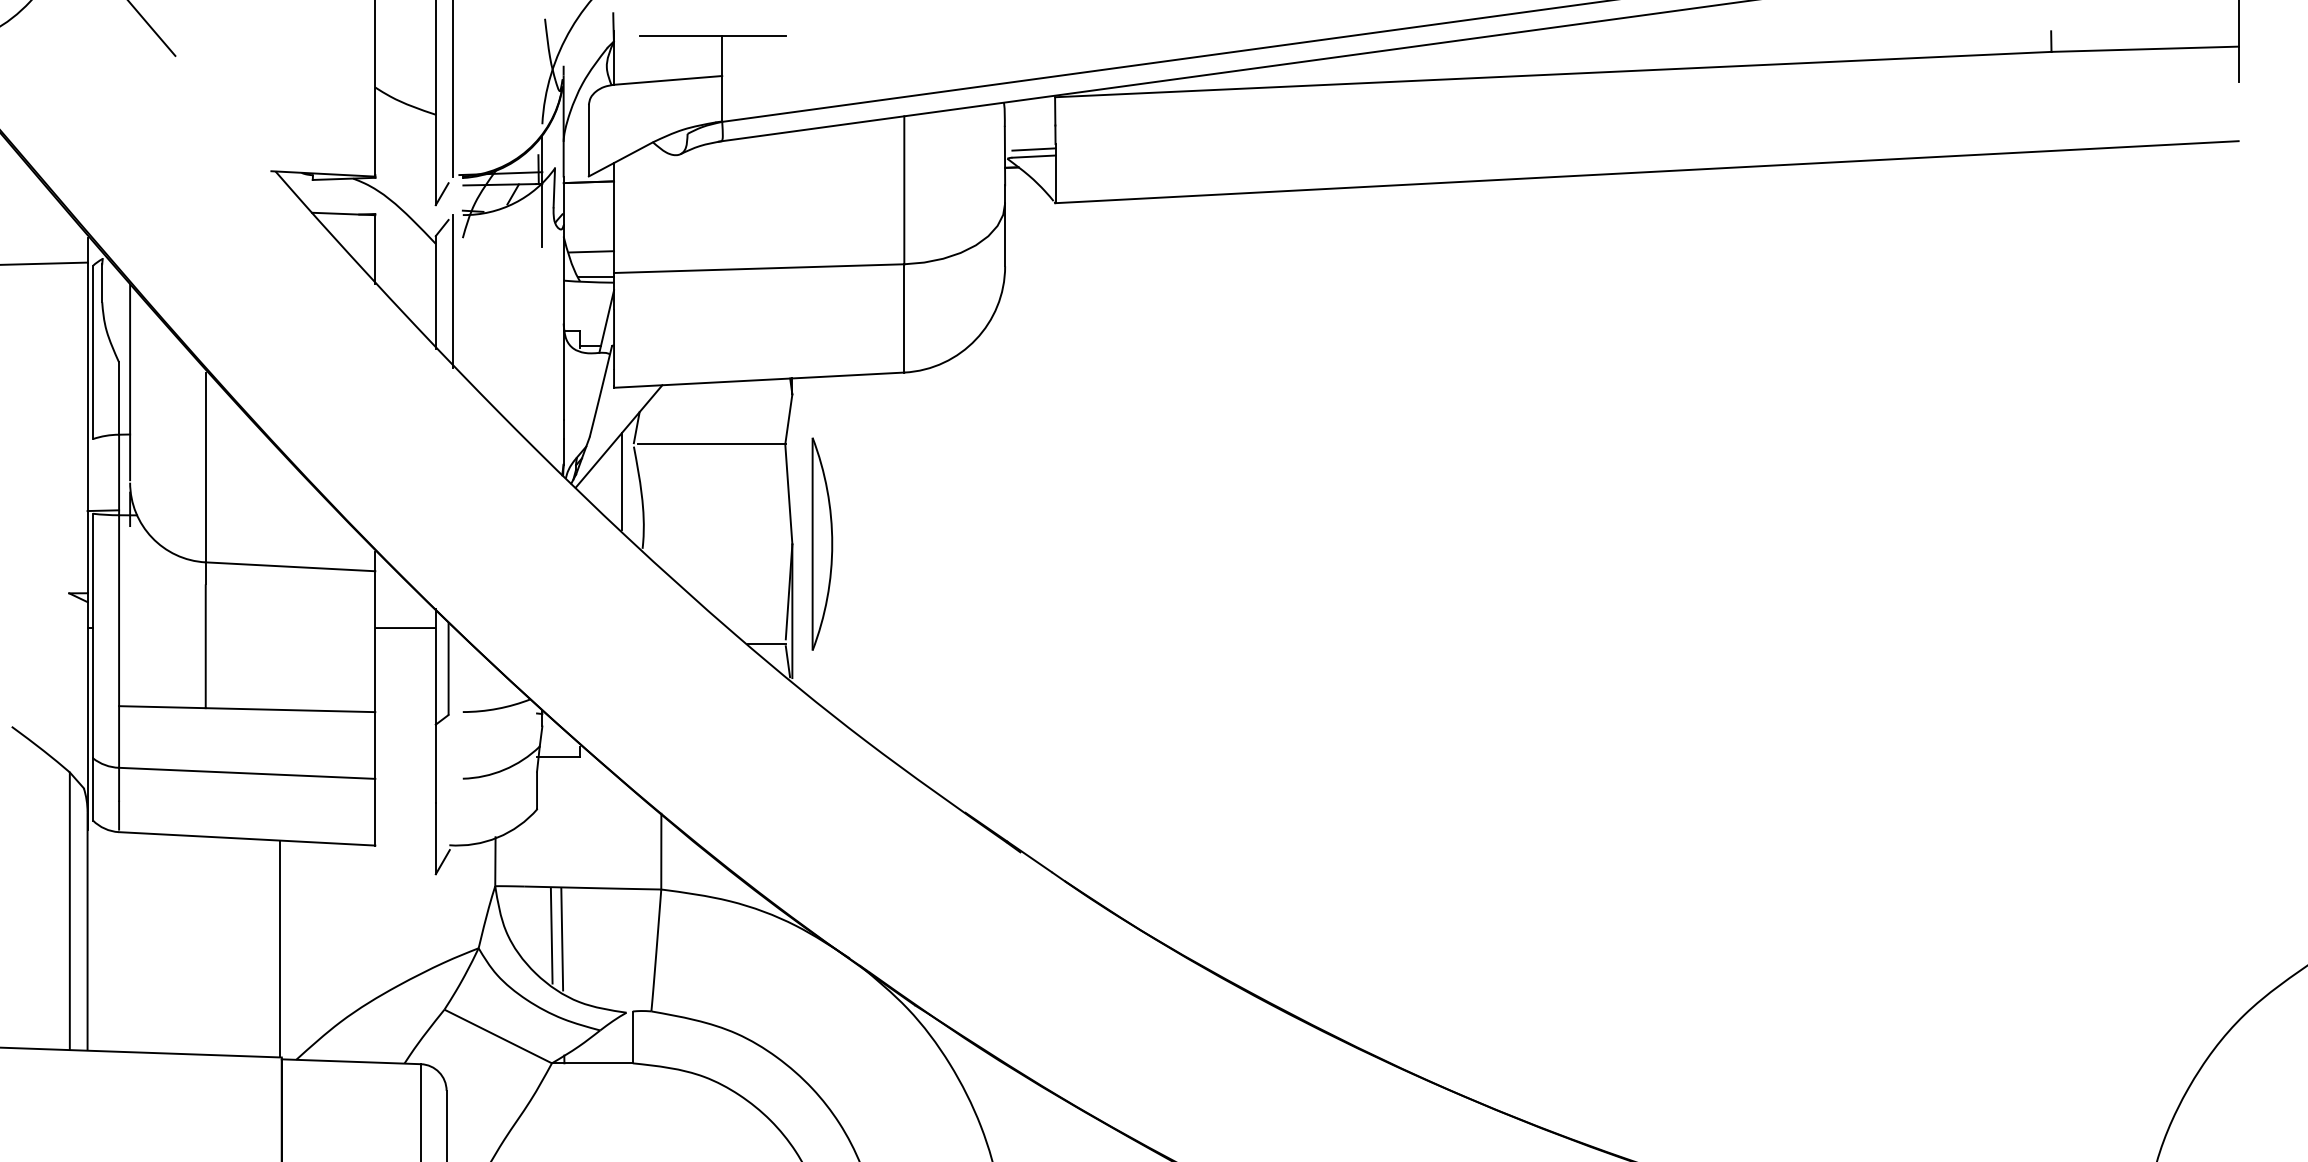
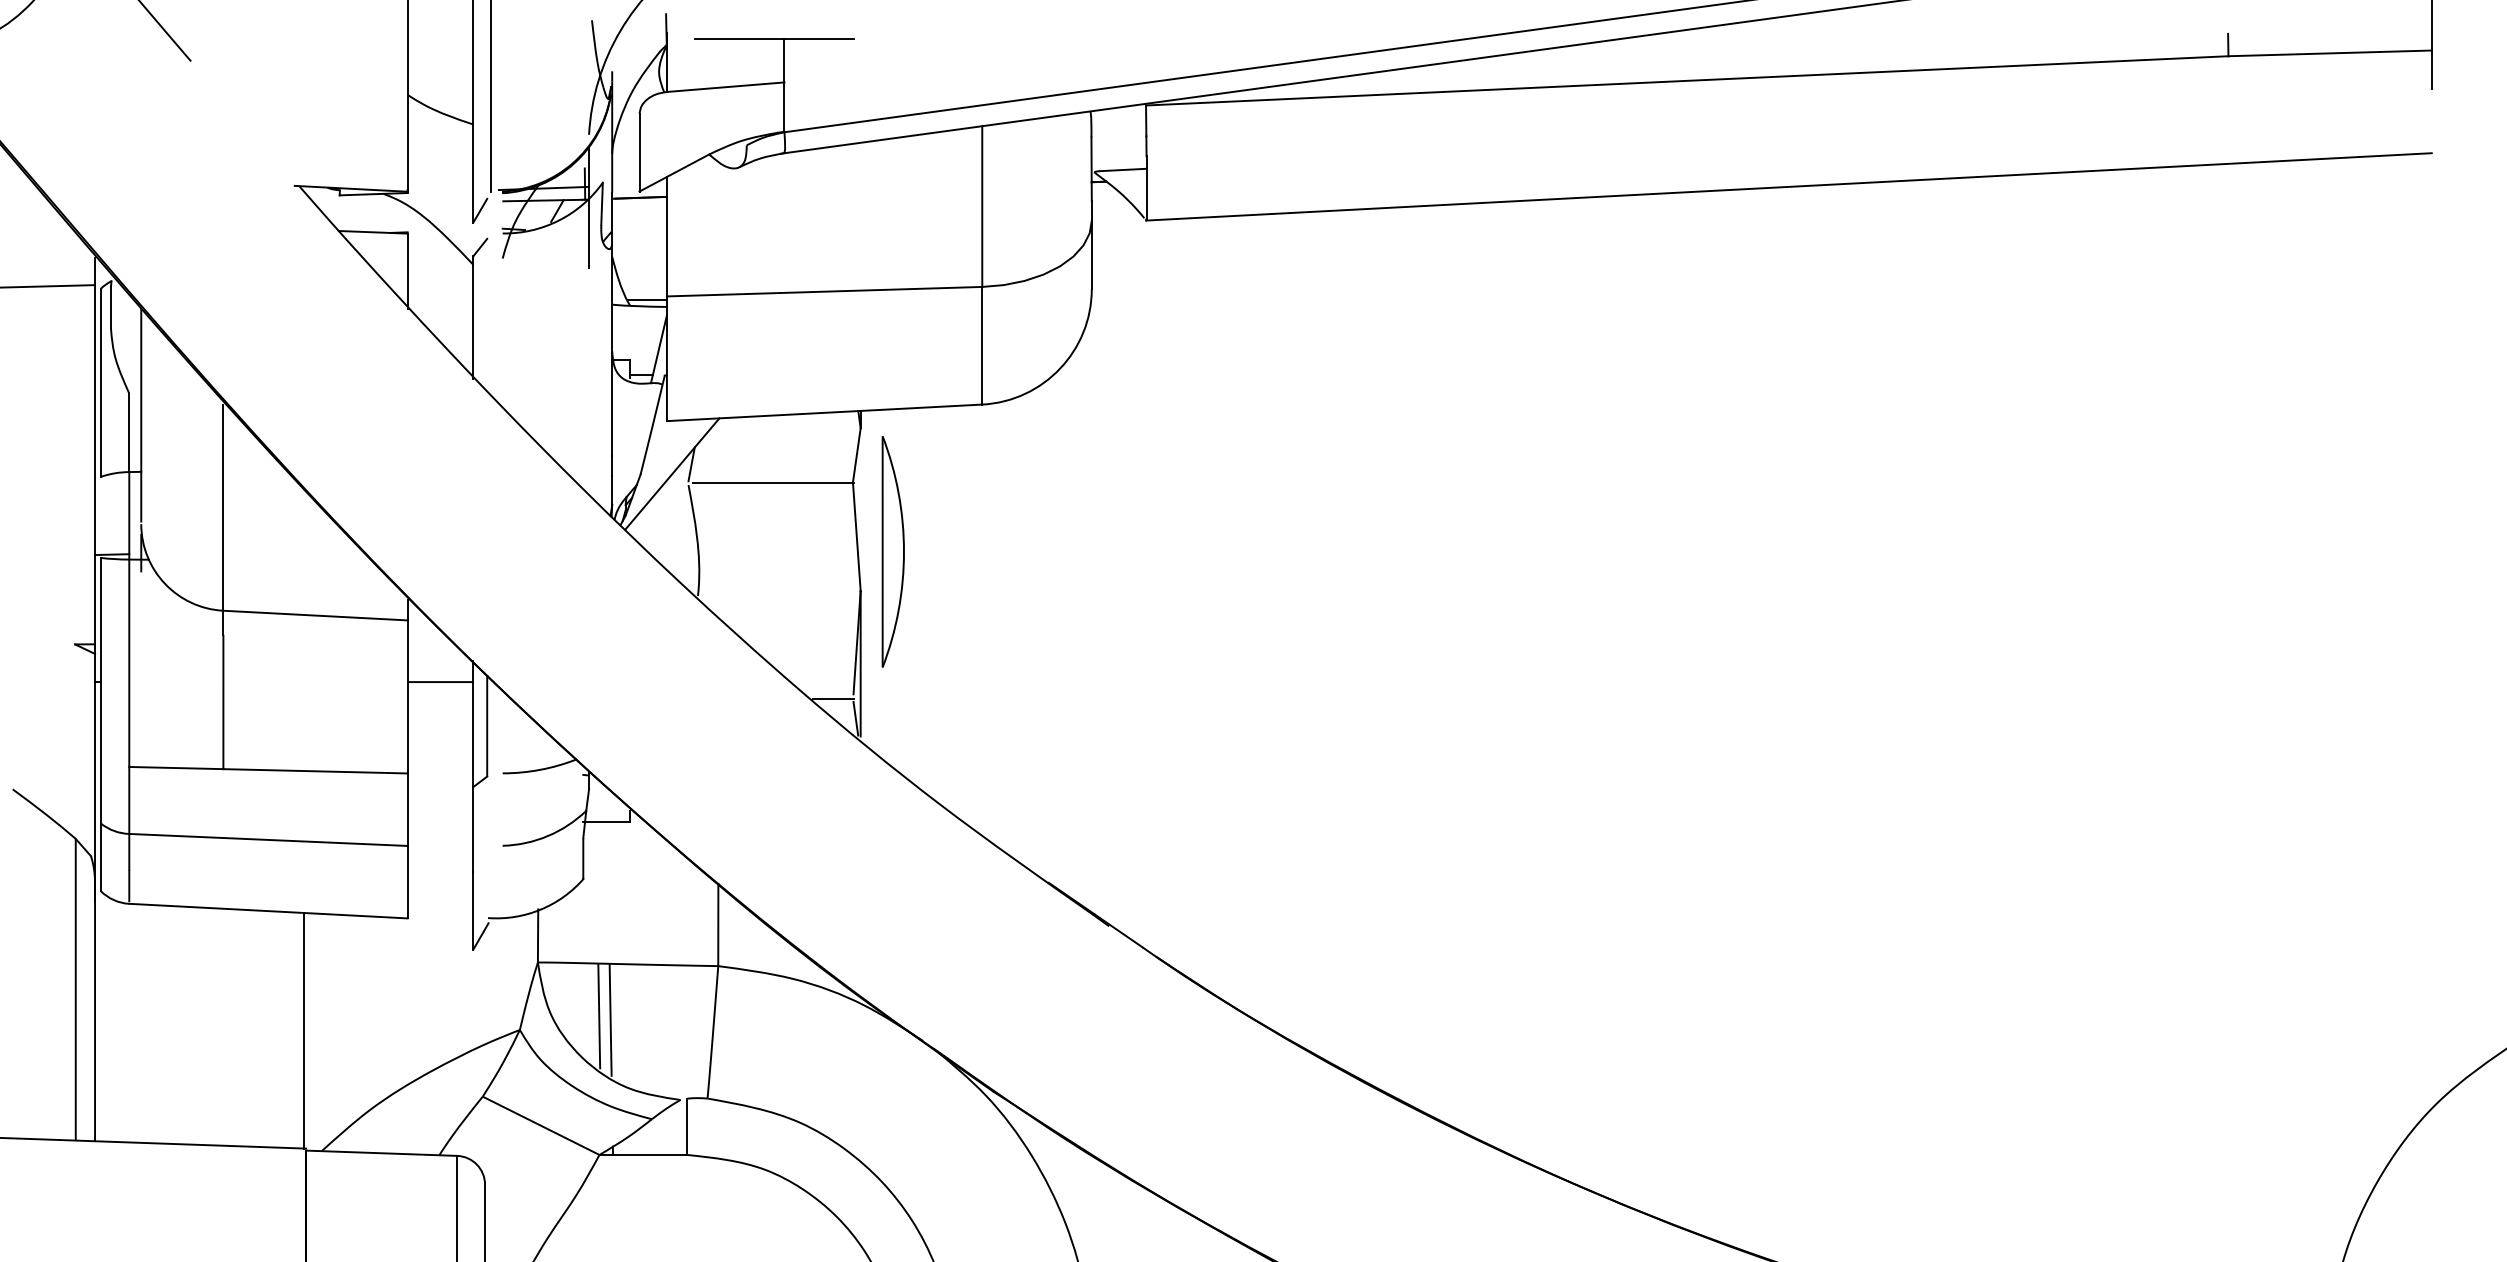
line: (1033, 149) -> (1122, 162), removed
line: (591, 251) -> (642, 273), removed
line: (452, 291) -> (491, 316), removed
line: (622, 480) -> (676, 521), removed
part: (822, 543) -> (893, 551), moved

